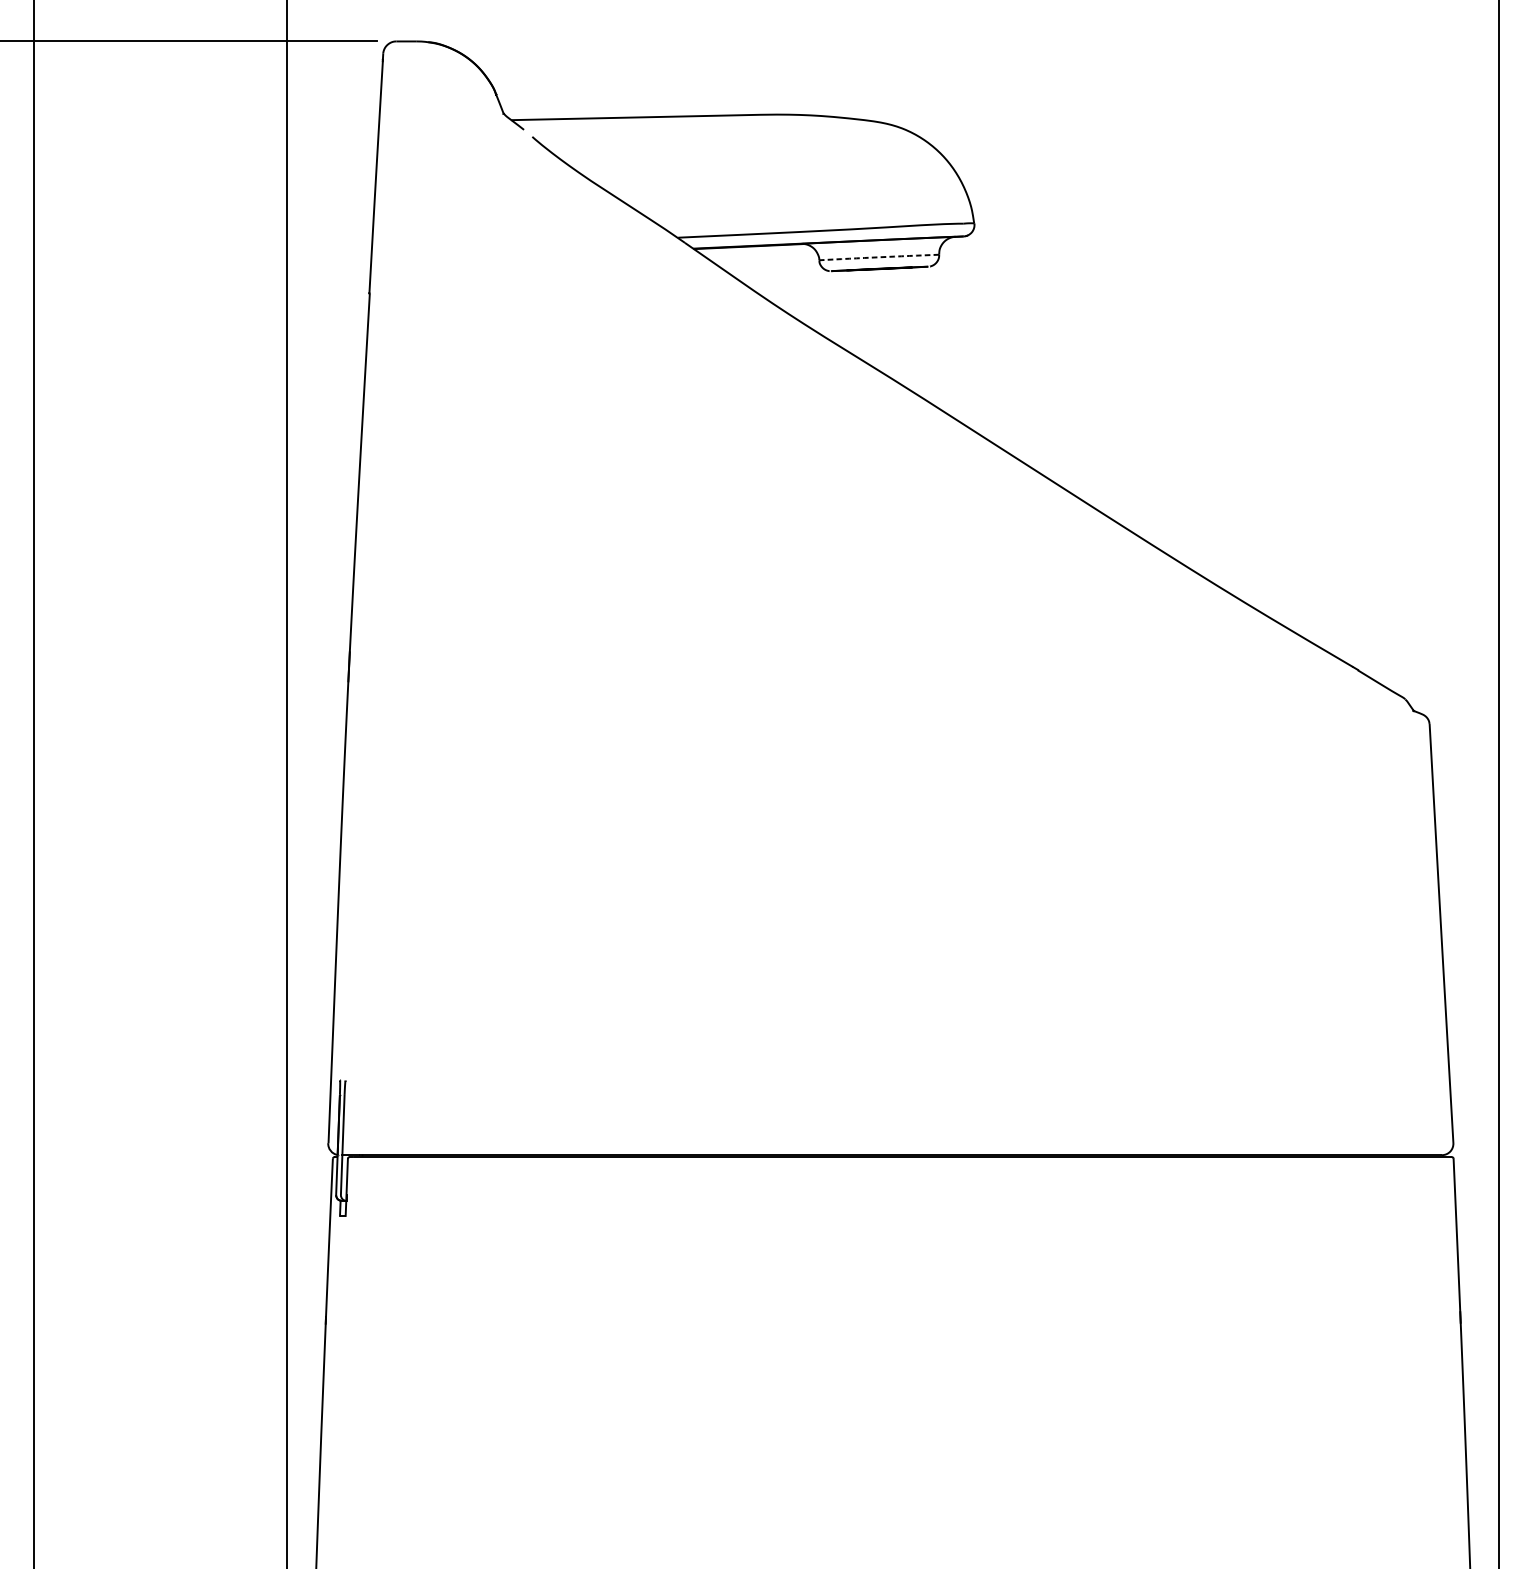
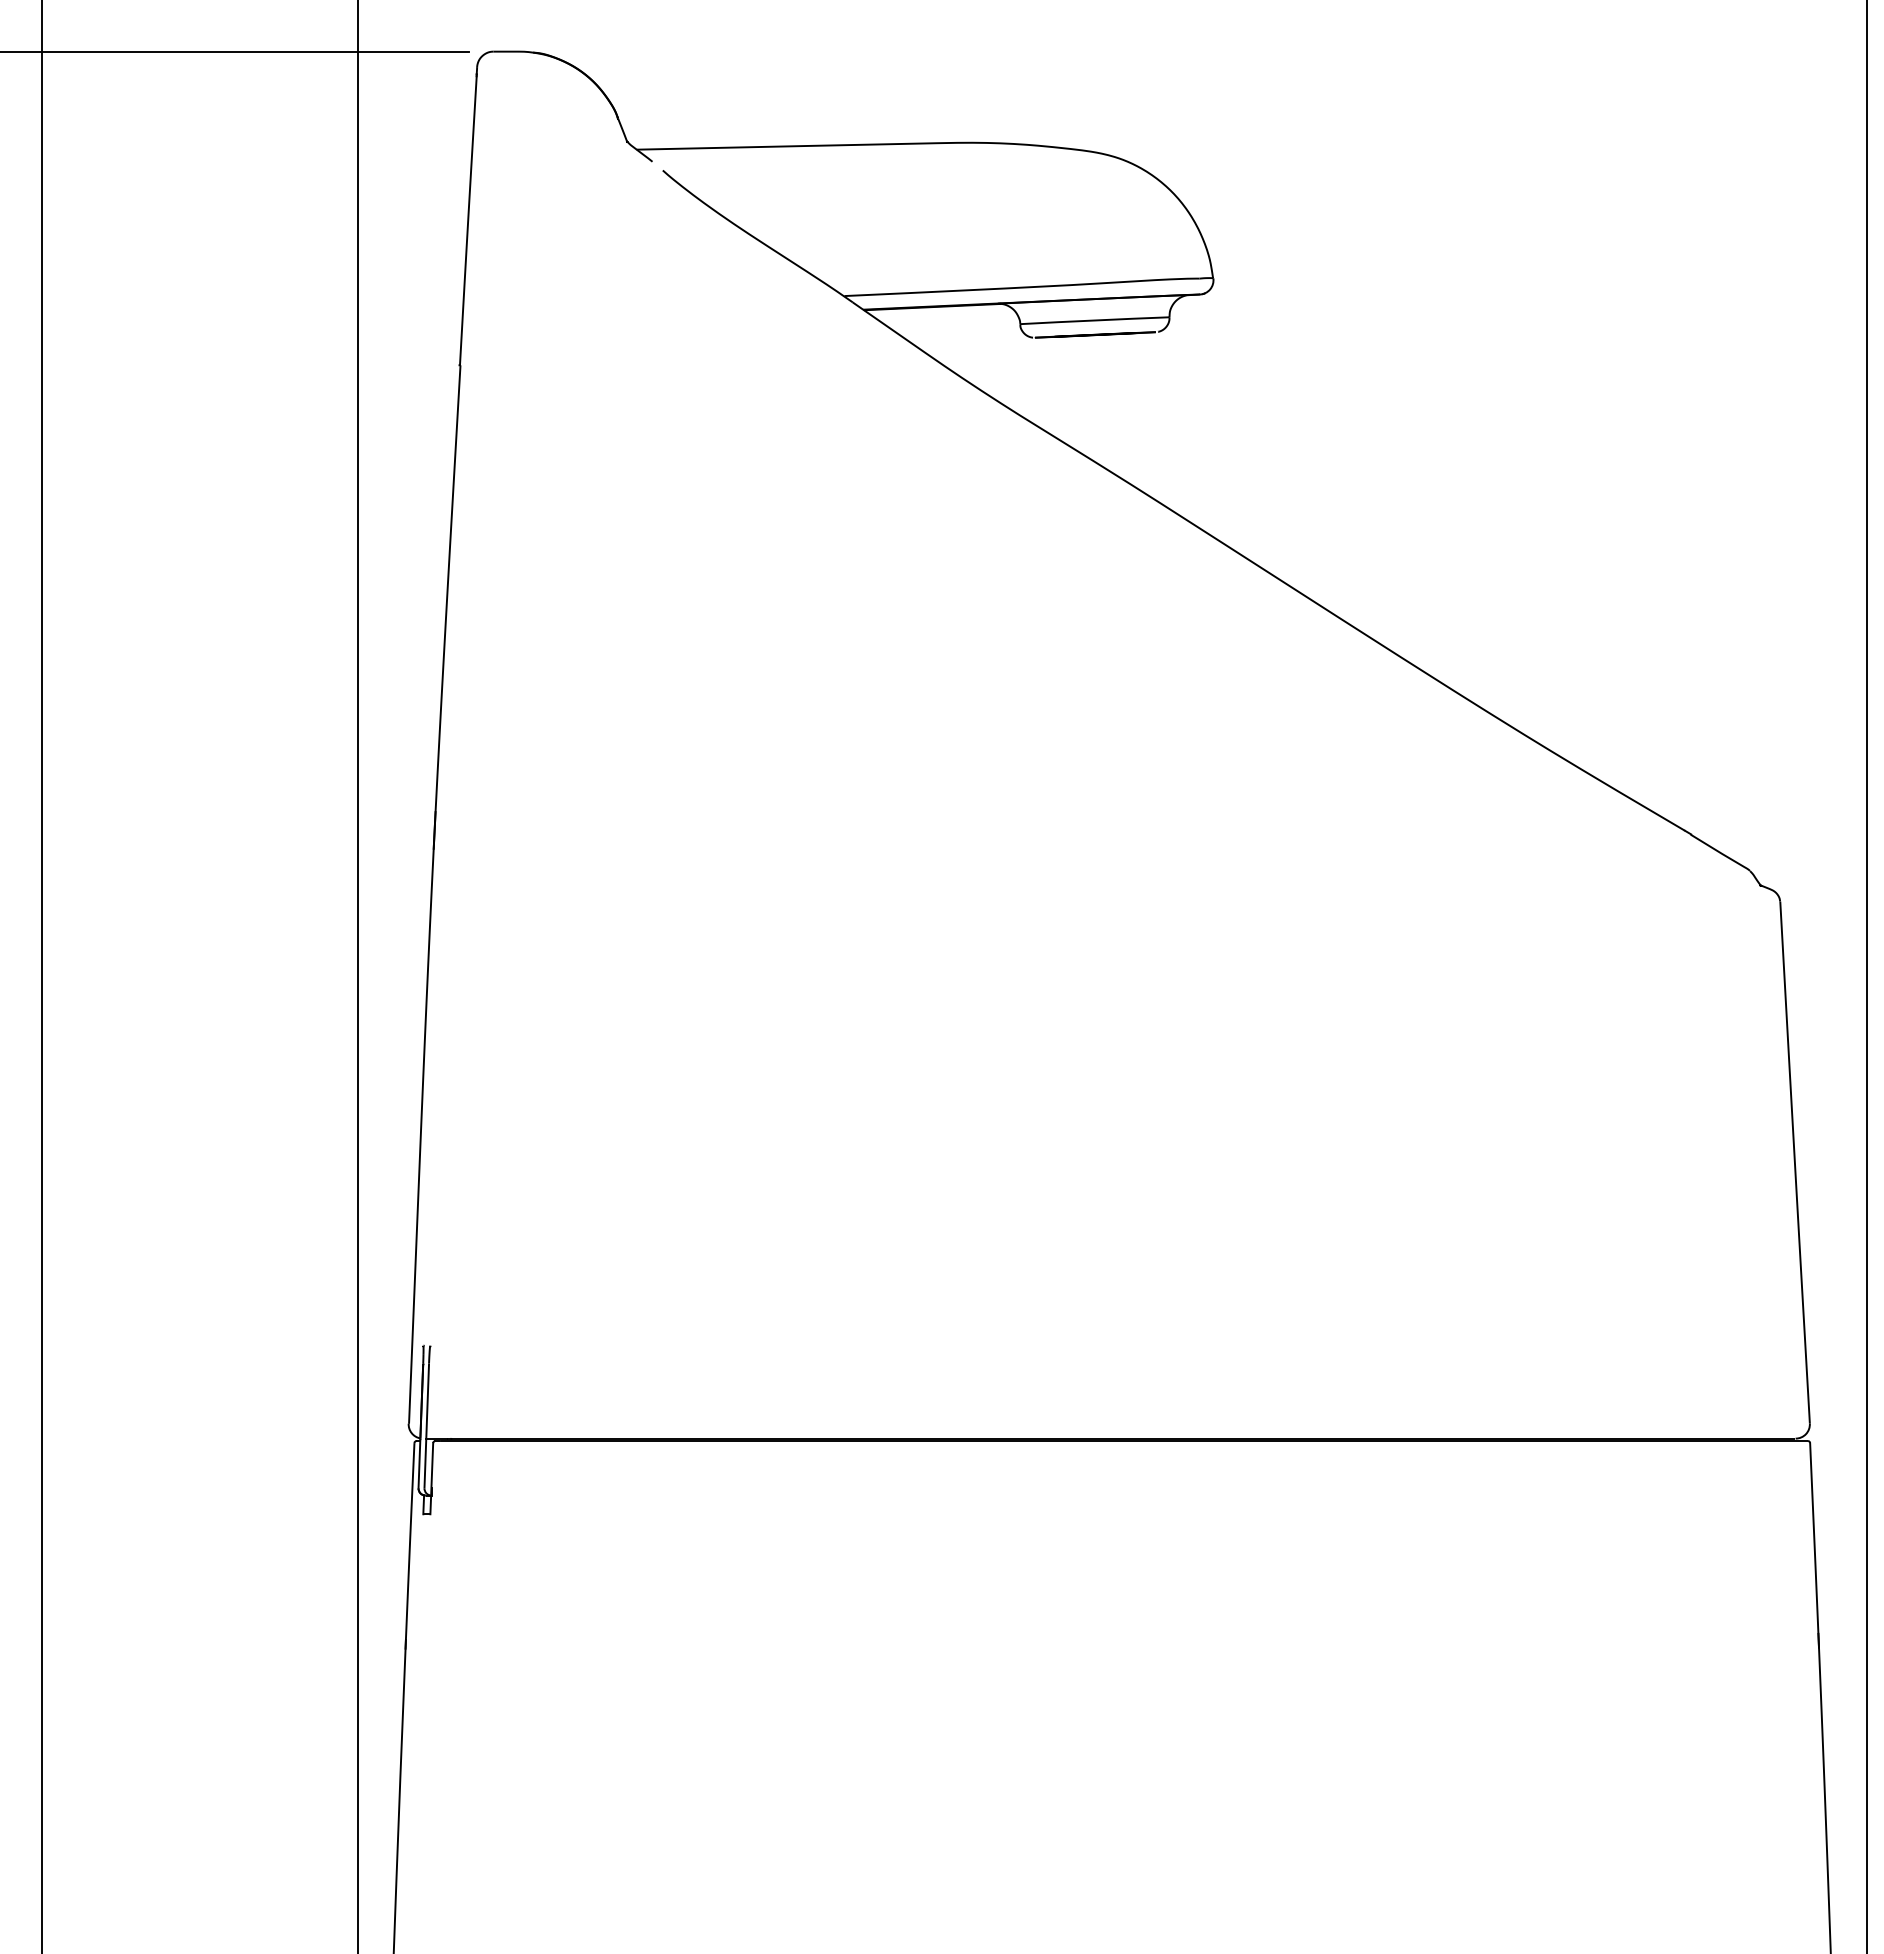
arc: (878, 257) -> (1094, 320), dashed -> solid

